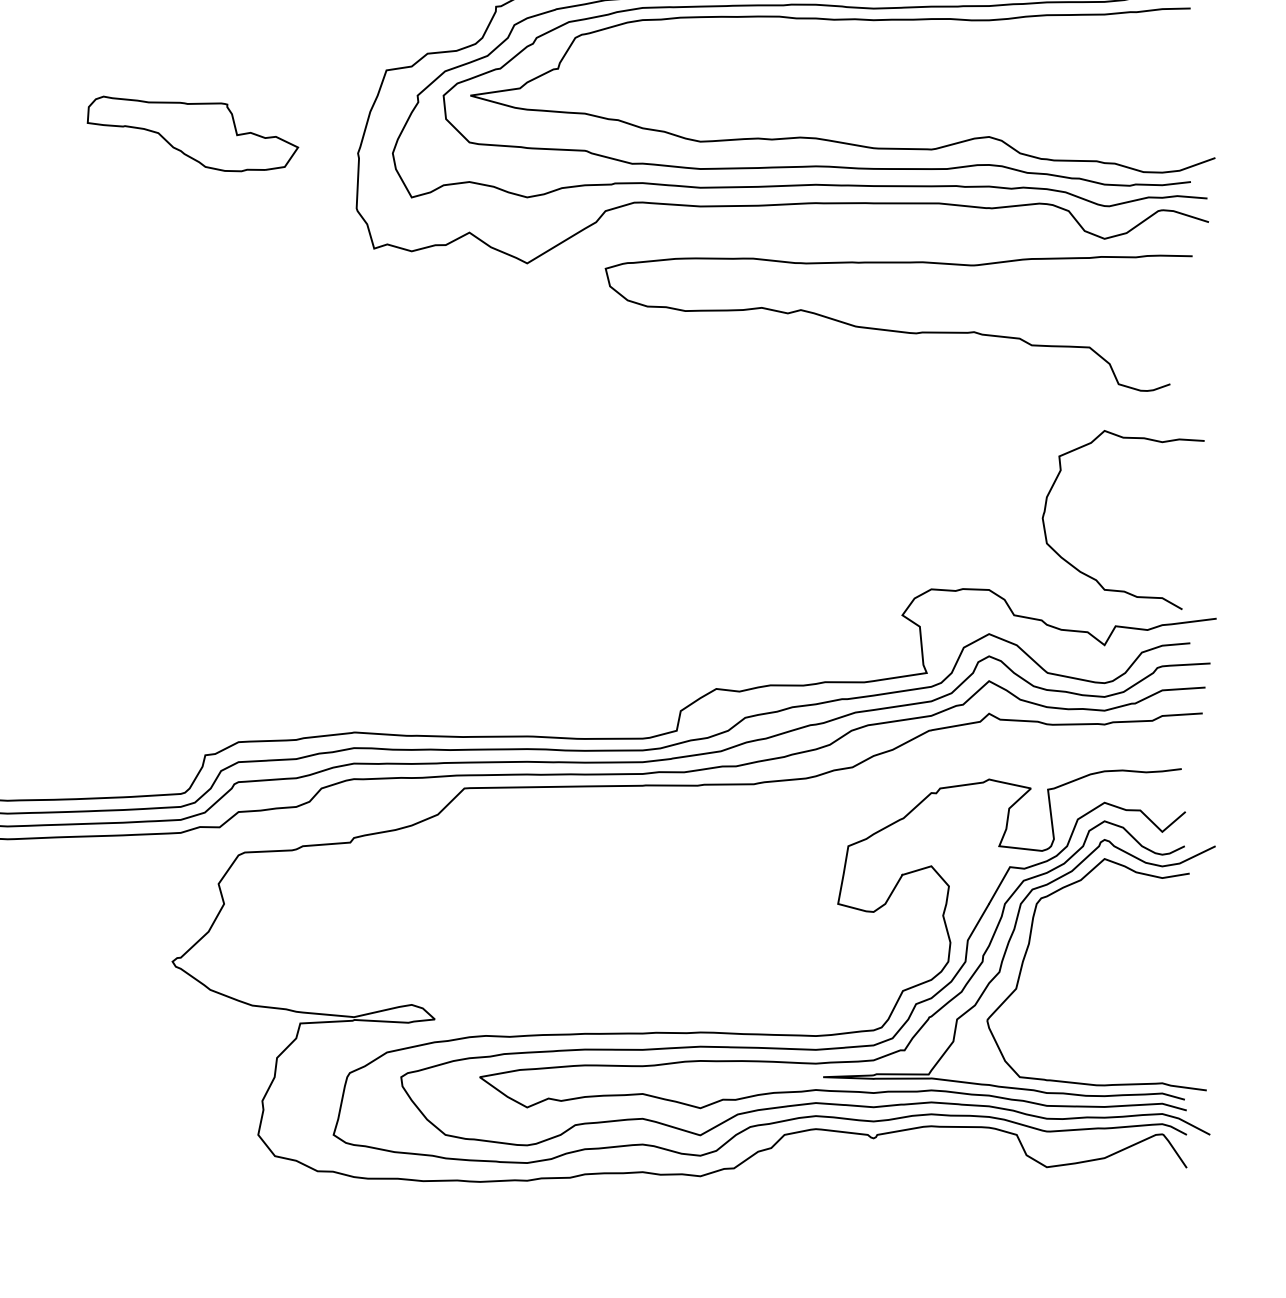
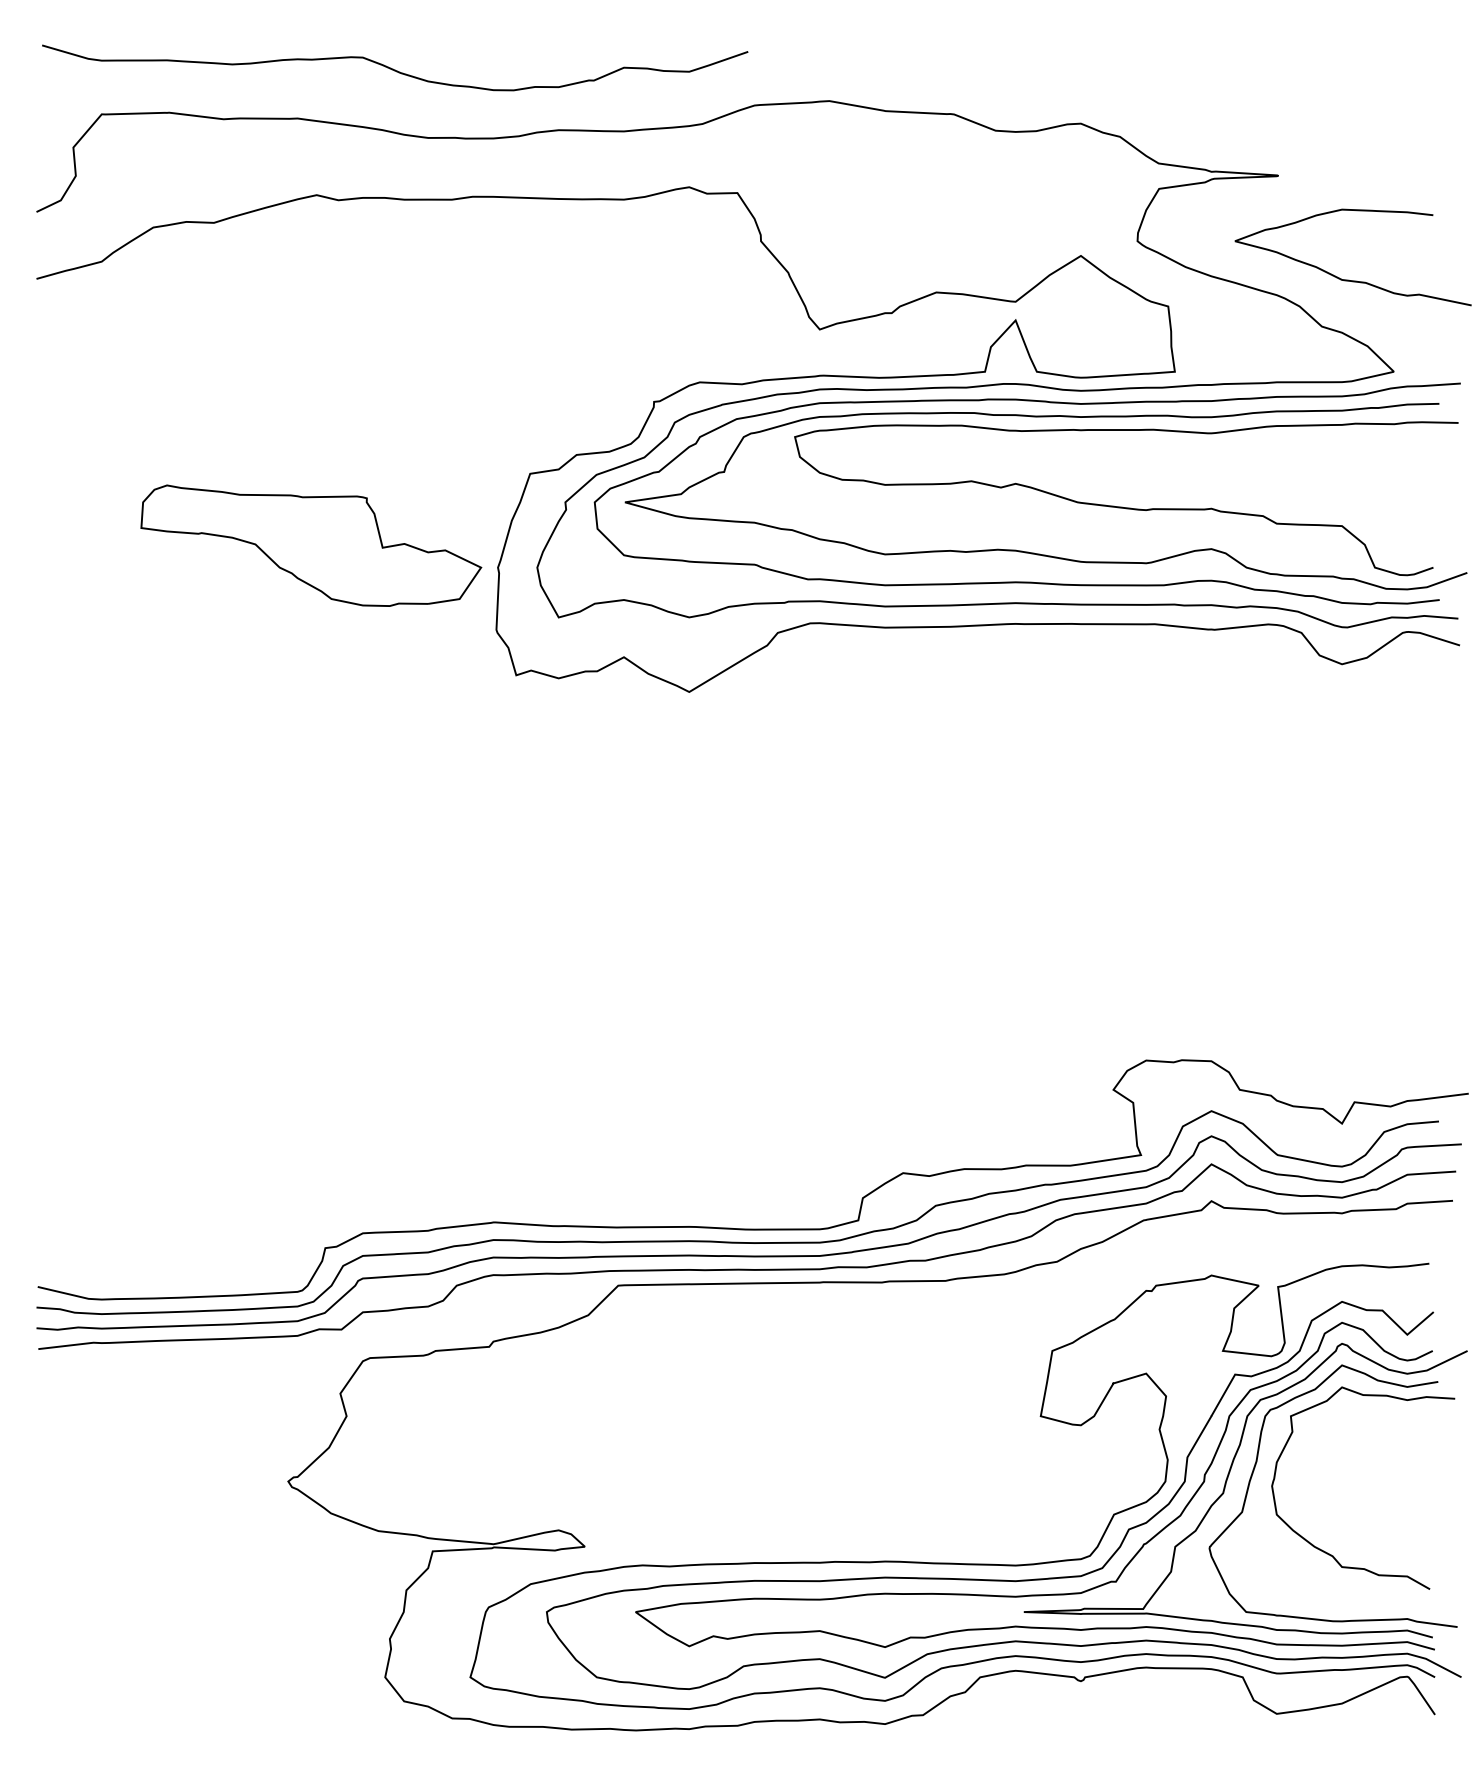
part: (193, 133) -> (311, 545), size x1.43
curve: (895, 330) -> (1122, 506), moved
curve: (1089, 575) -> (1324, 1550), moved

